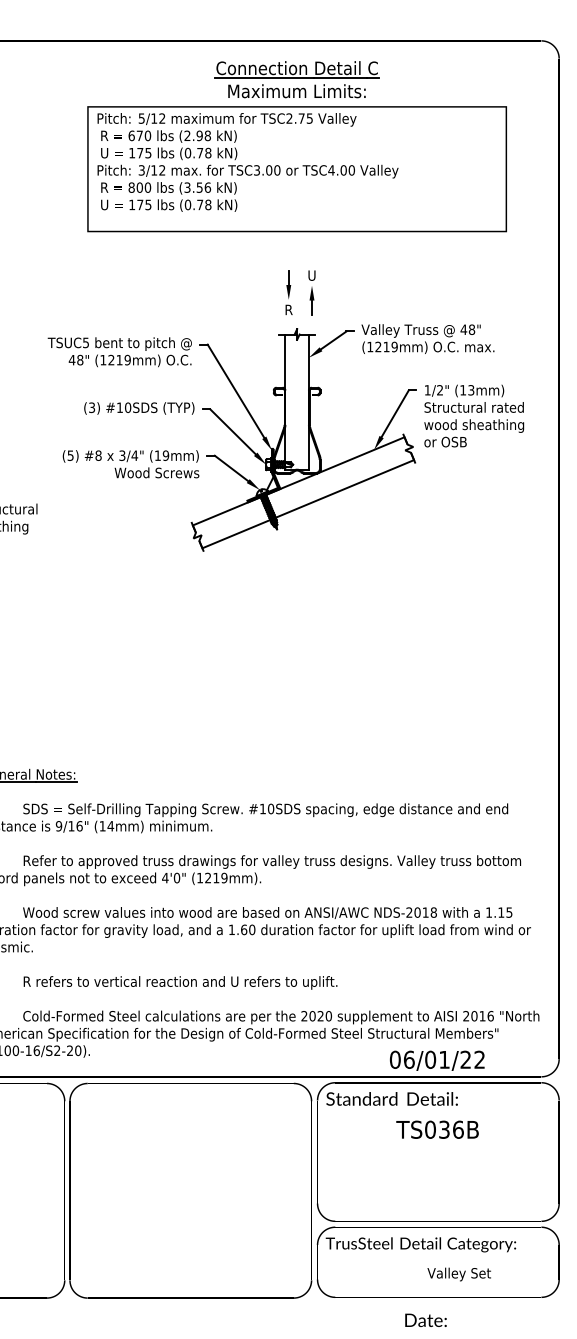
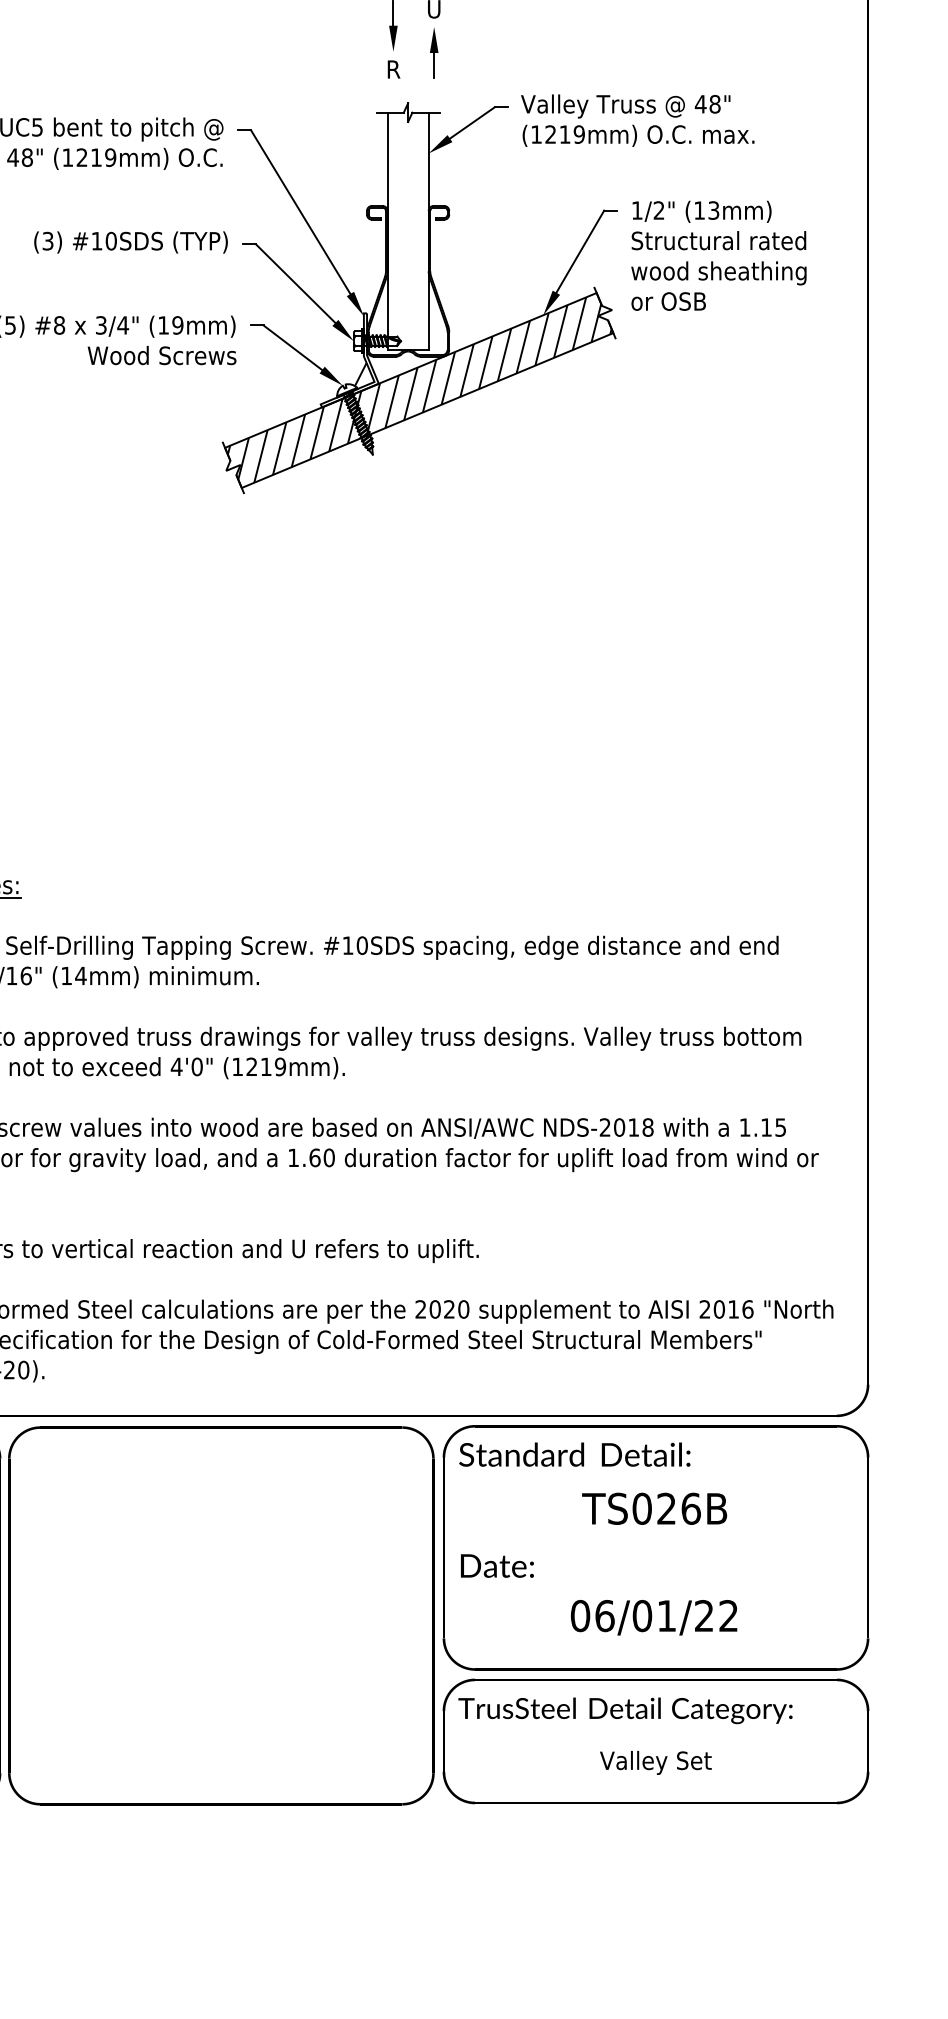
hatch: (303, 492) -> (419, 390), added
text: (437, 1060) -> (654, 1617), moved
text: (444, 1129) -> (666, 1508), TS036B -> TS026B
text: (458, 1274) -> (654, 1762), moved
text: (425, 1319) -> (496, 1564), moved

